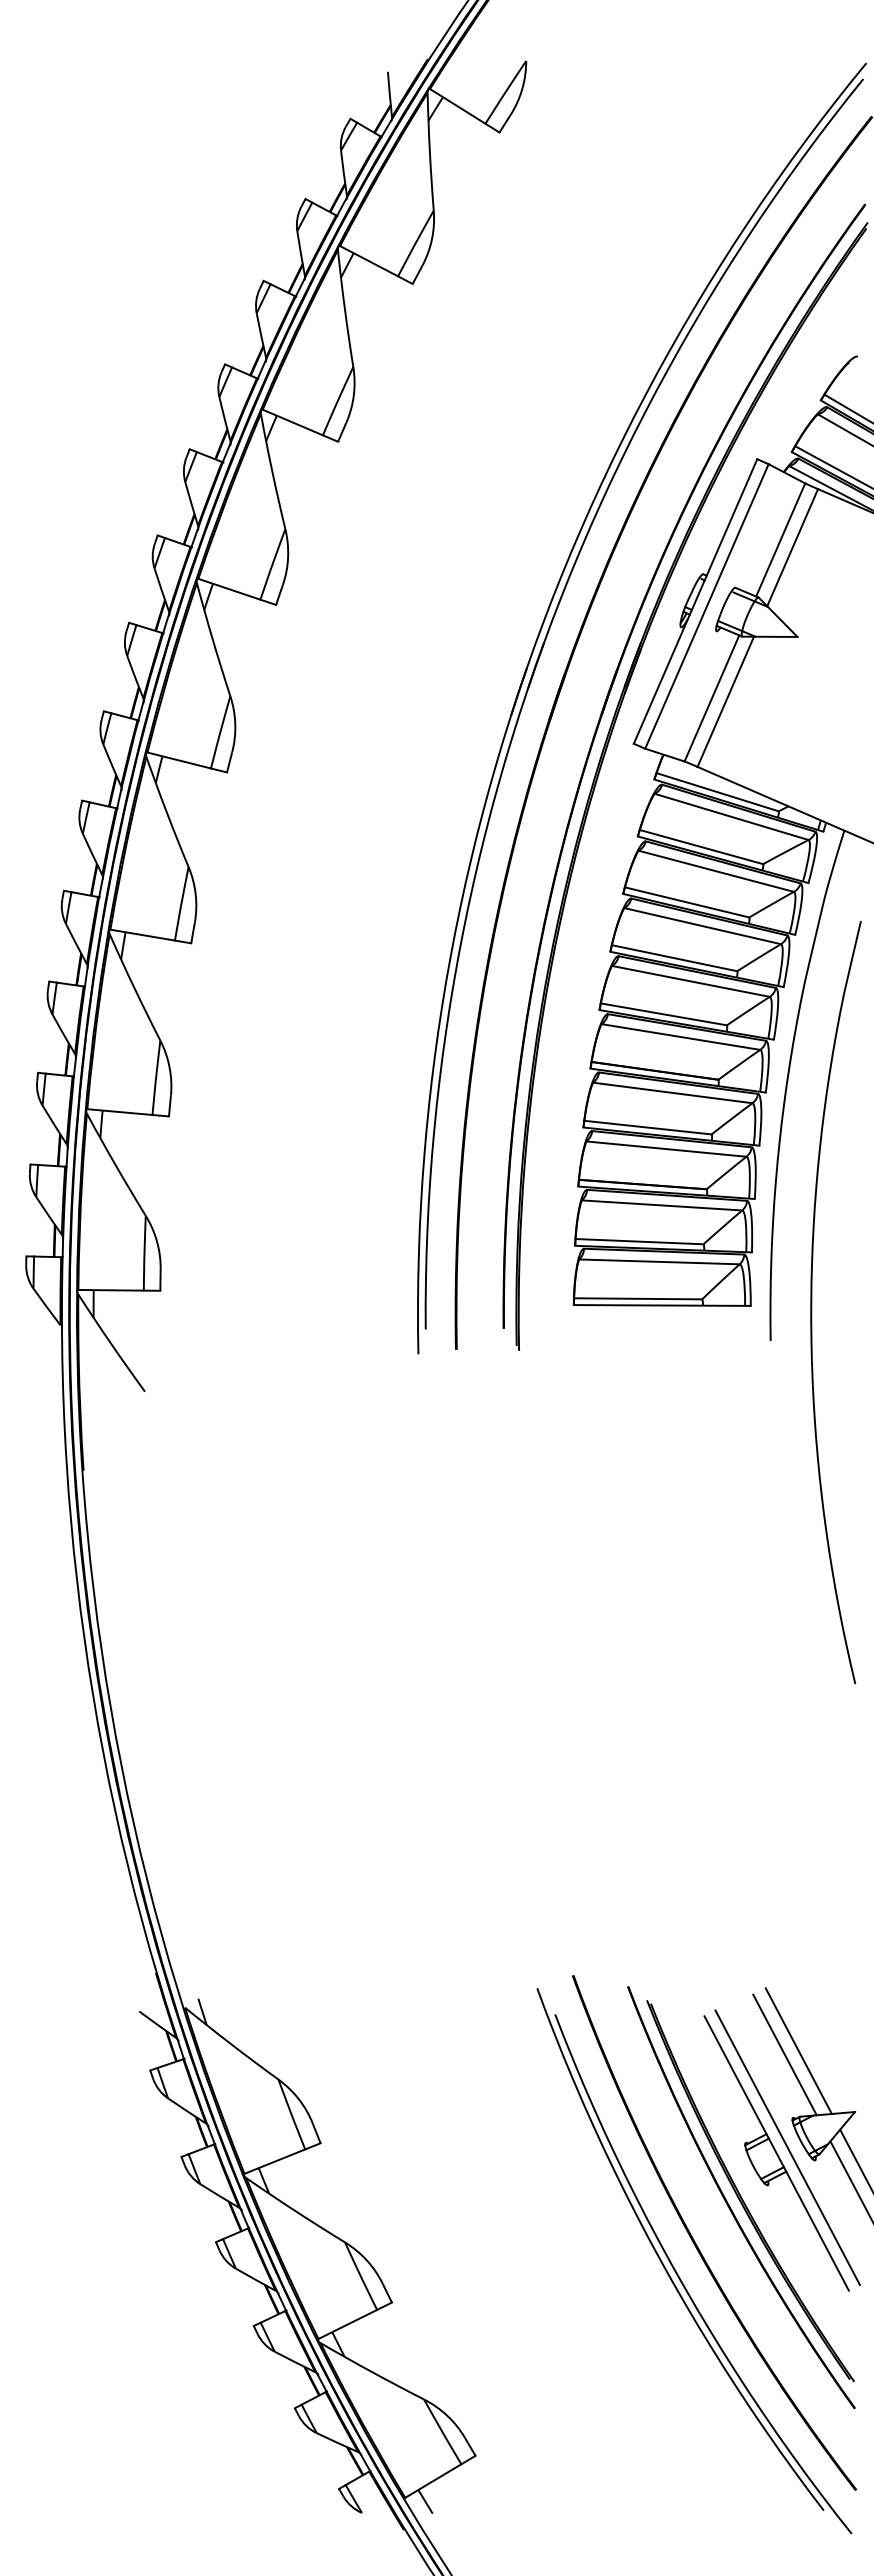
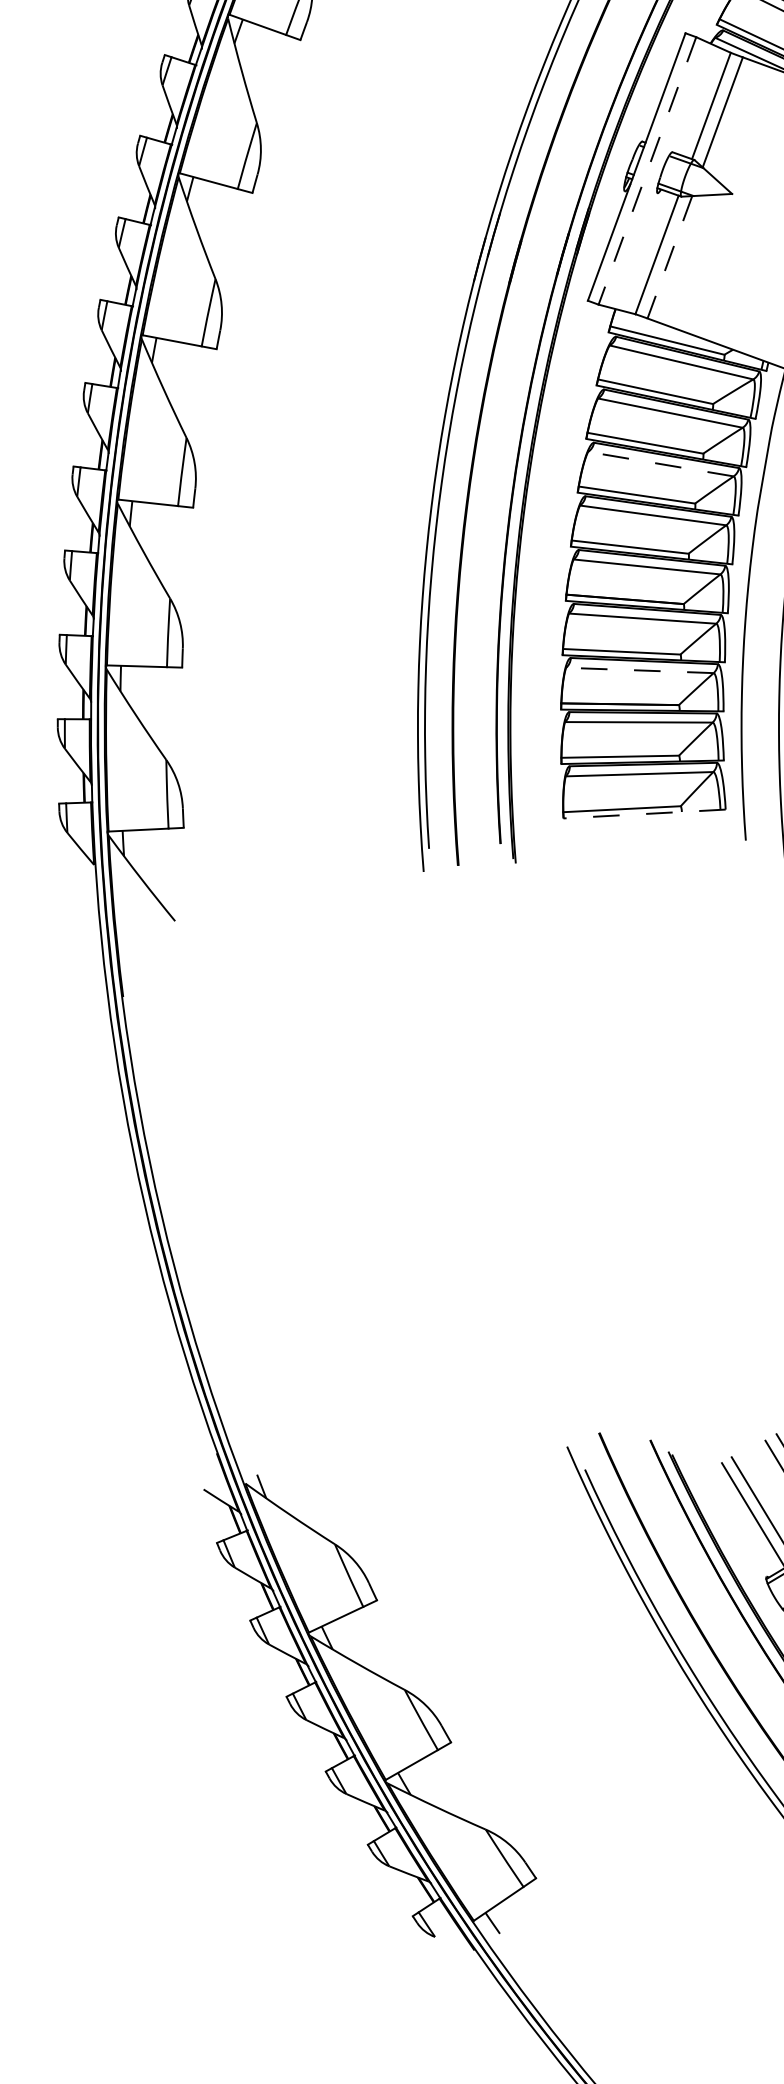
line: (706, 606) -> (647, 170), solid -> dashed
line: (725, 701) -> (669, 257), solid -> dashed
line: (702, 926) -> (660, 464), solid -> dashed
line: (666, 1149) -> (639, 670), solid -> dashed
line: (661, 1305) -> (643, 814), solid -> dashed

